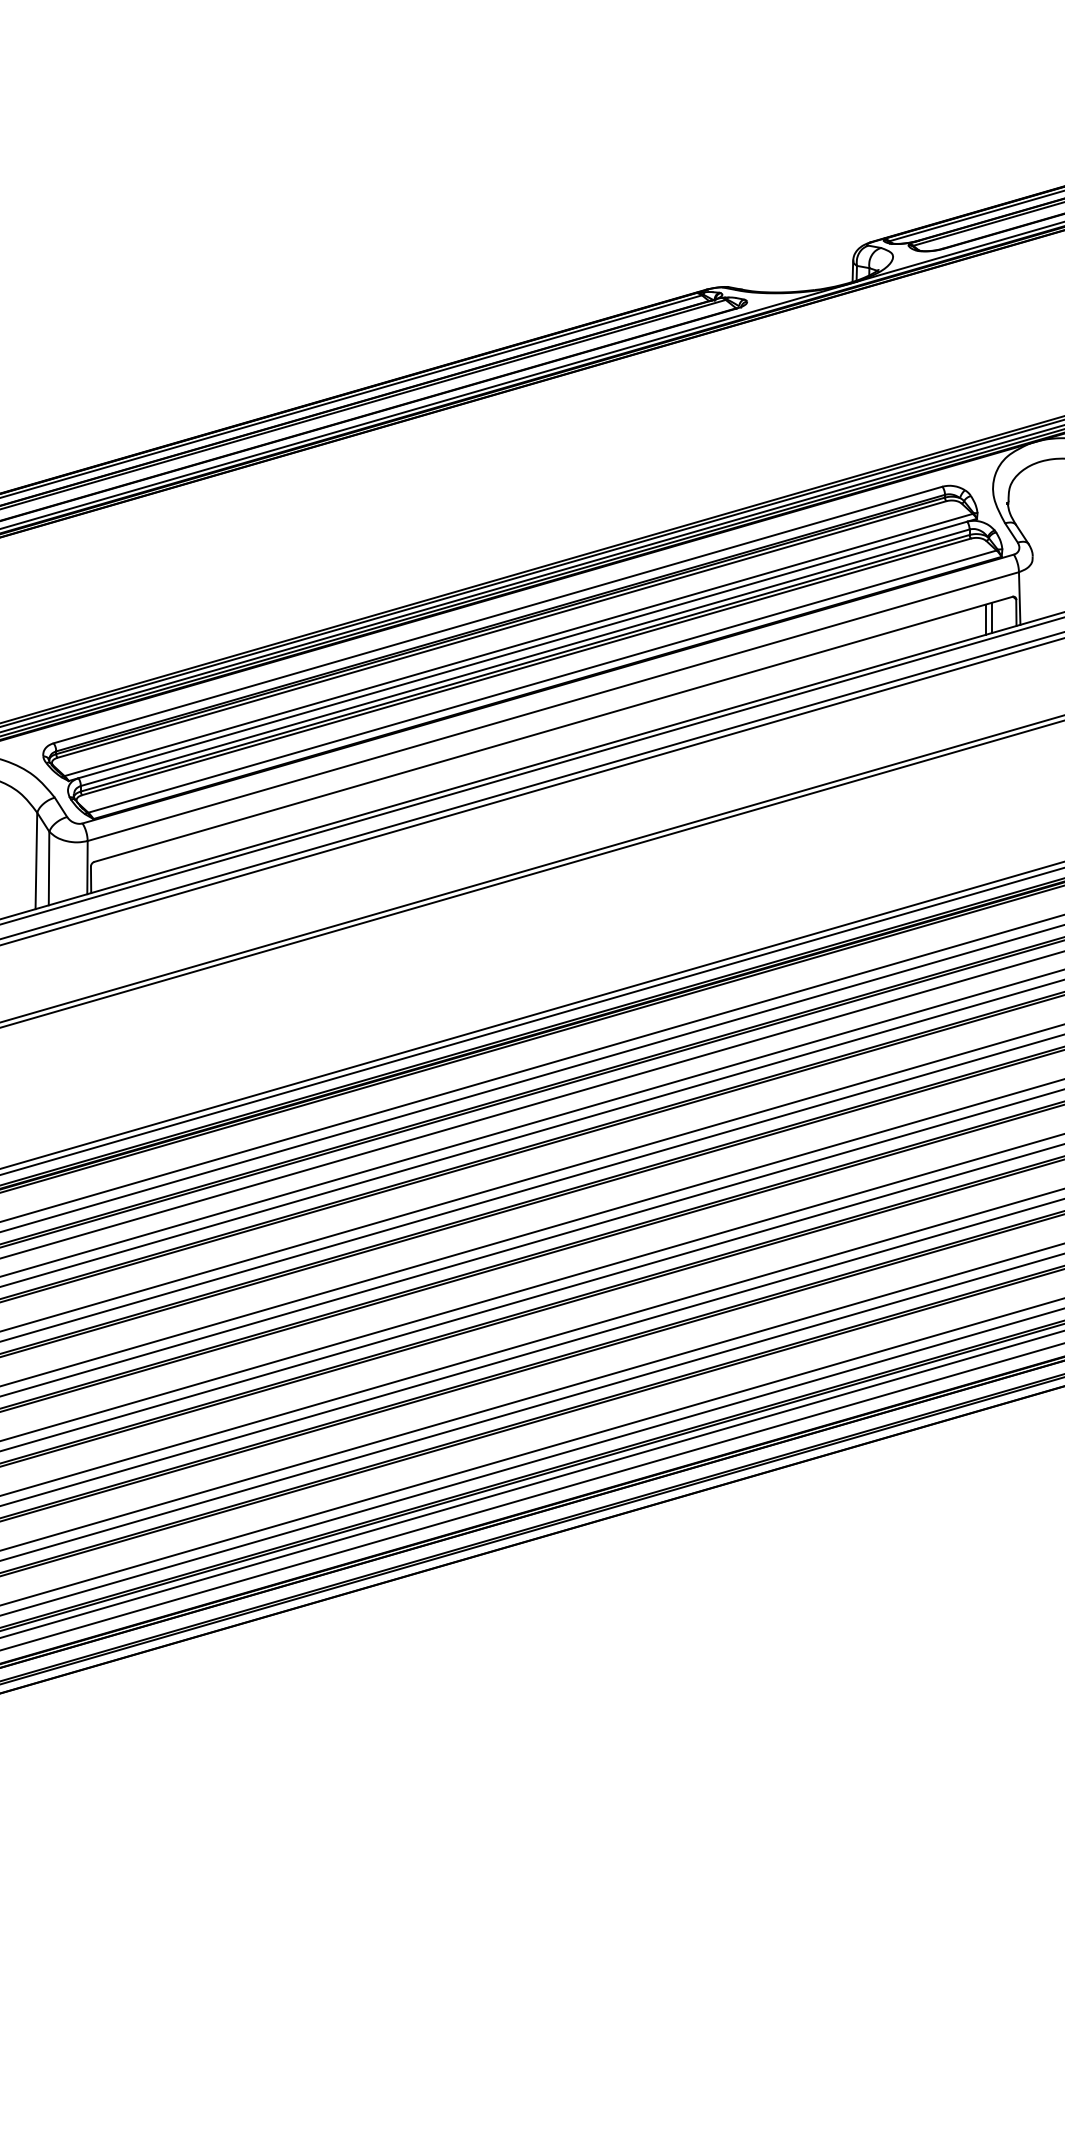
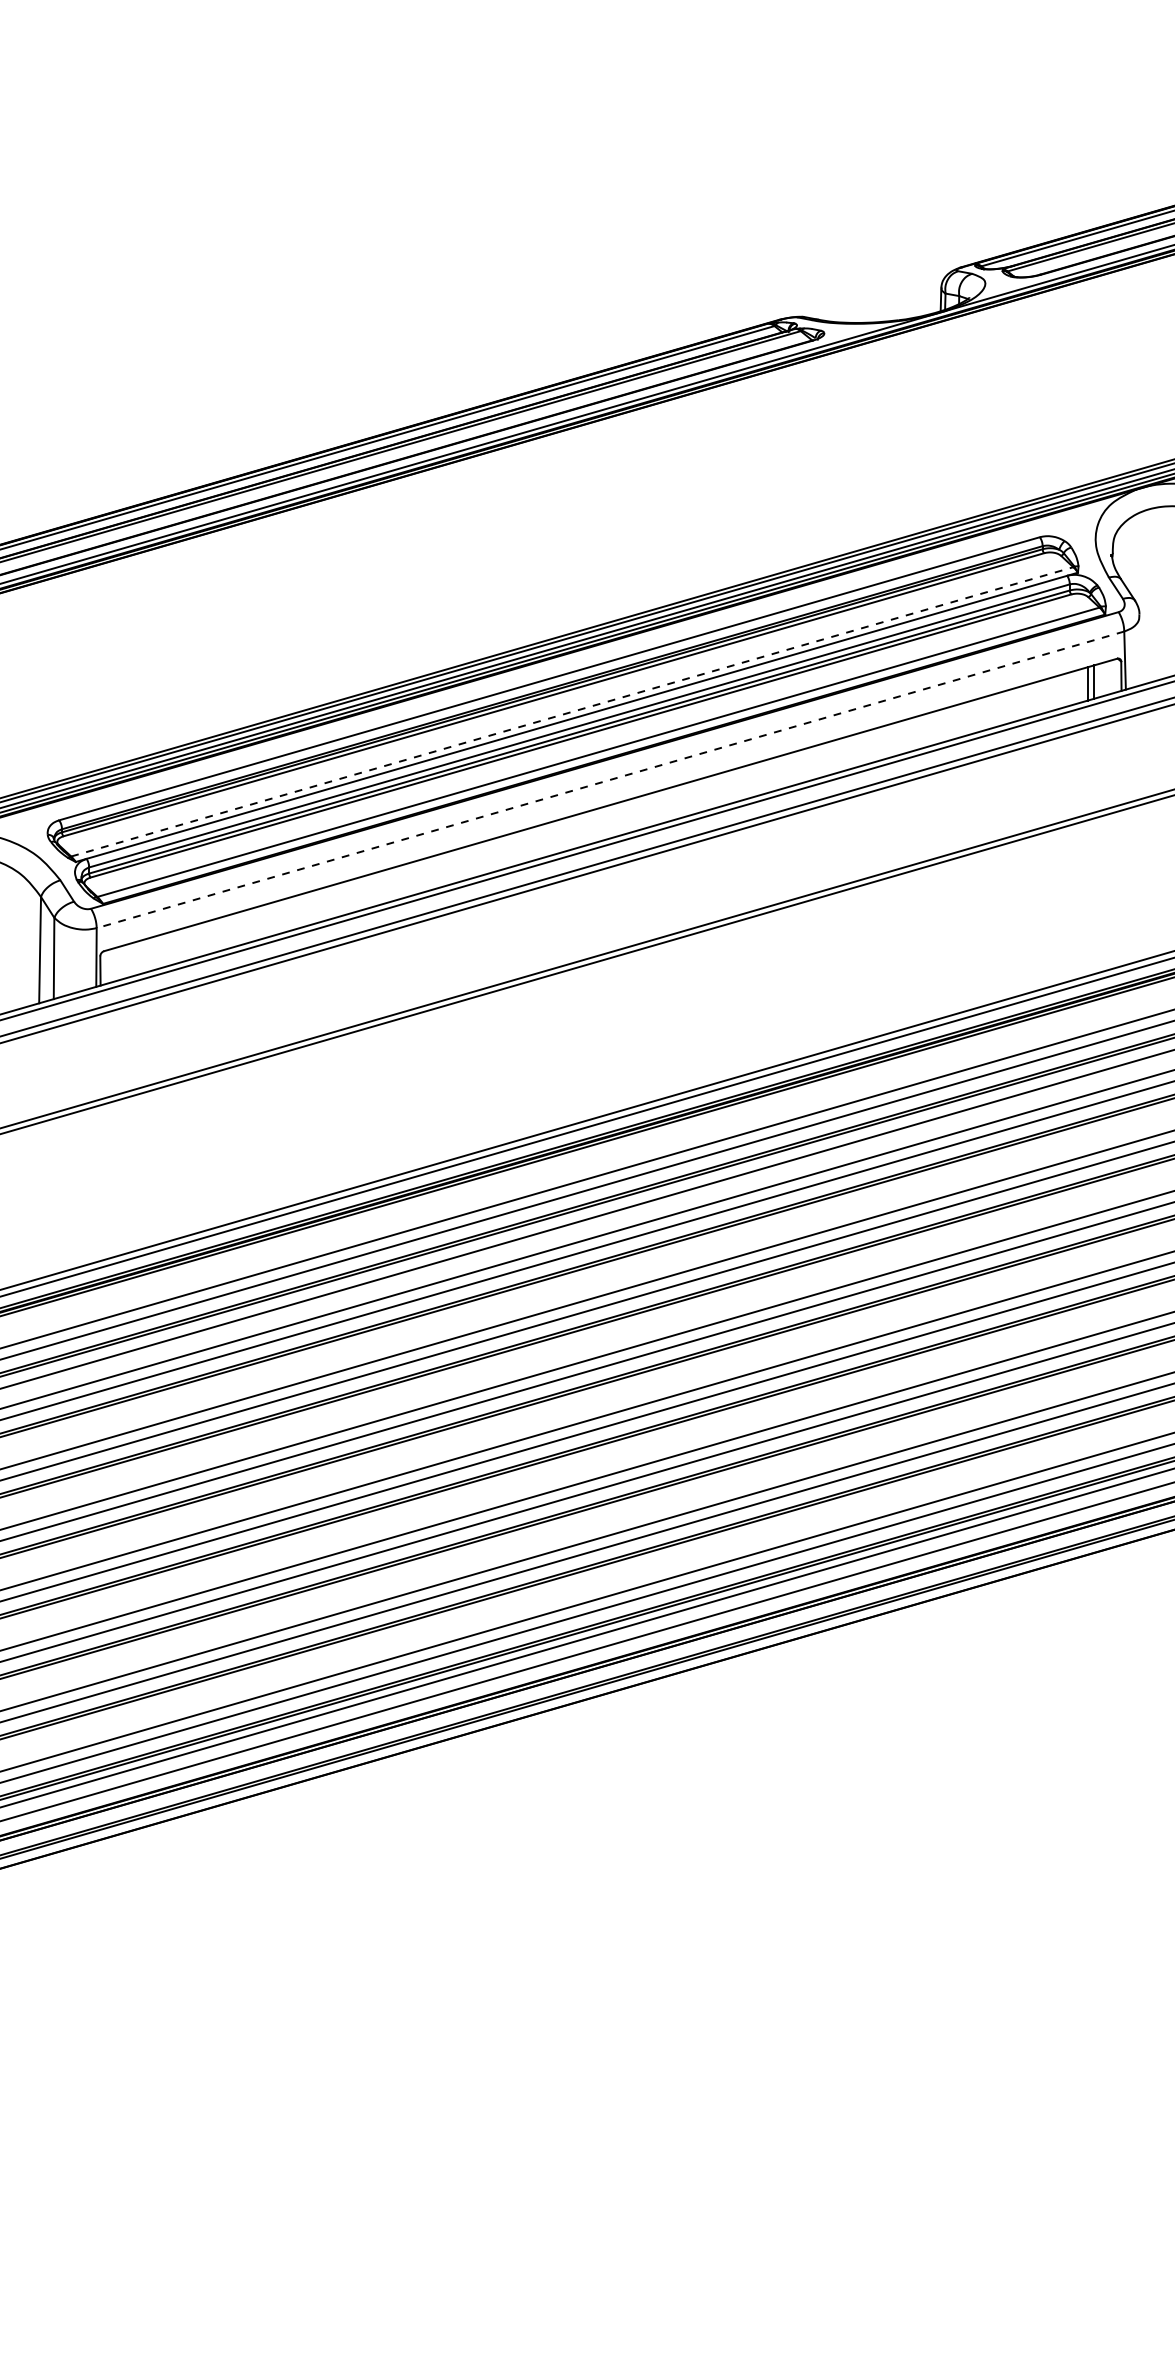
line: (518, 644) -> (572, 711), solid -> dashed
line: (553, 706) -> (610, 779), solid -> dashed

